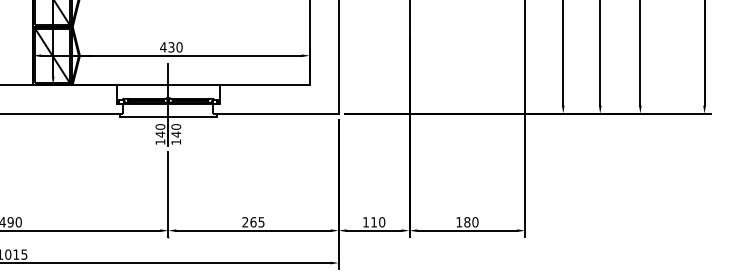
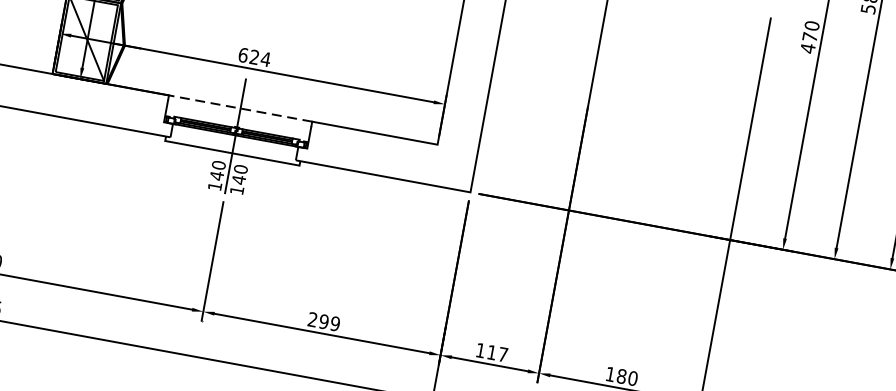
text: (171, 47) -> (254, 57), 430 -> 624
line: (167, 84) -> (239, 108), solid -> dashed
text: (257, 222) -> (329, 323), 265 -> 299
text: (382, 222) -> (503, 355), 110 -> 117

